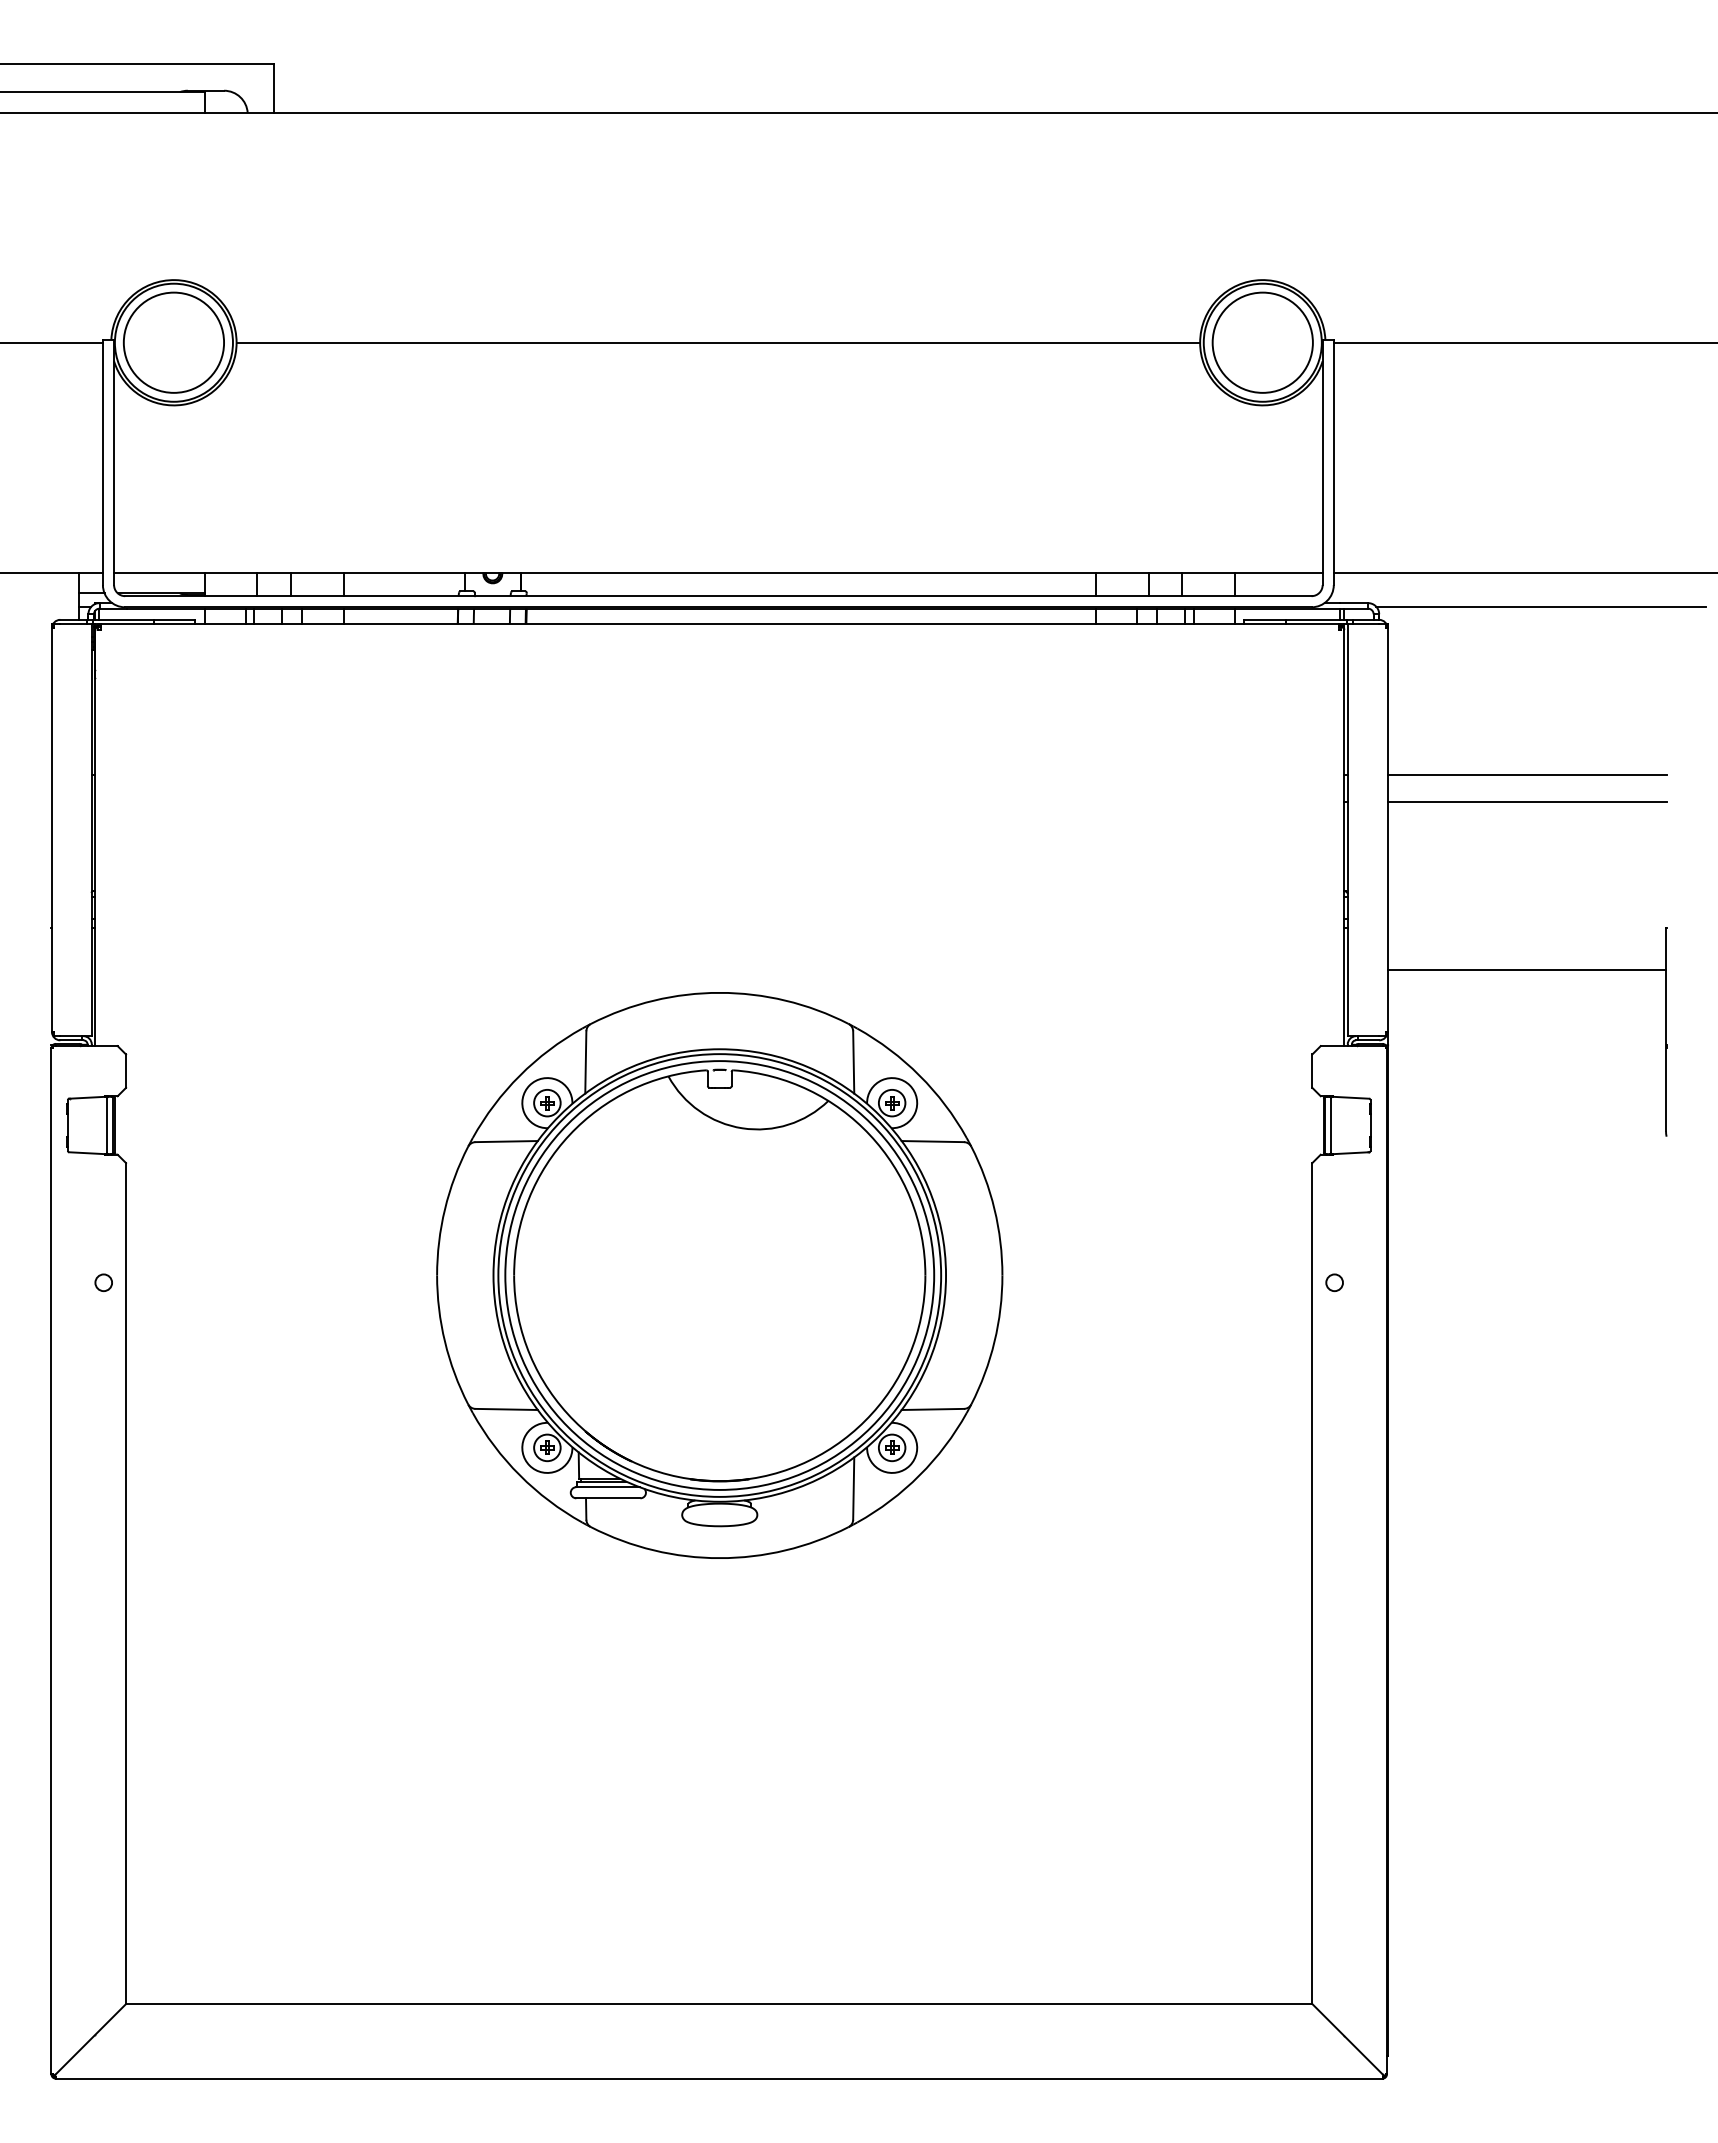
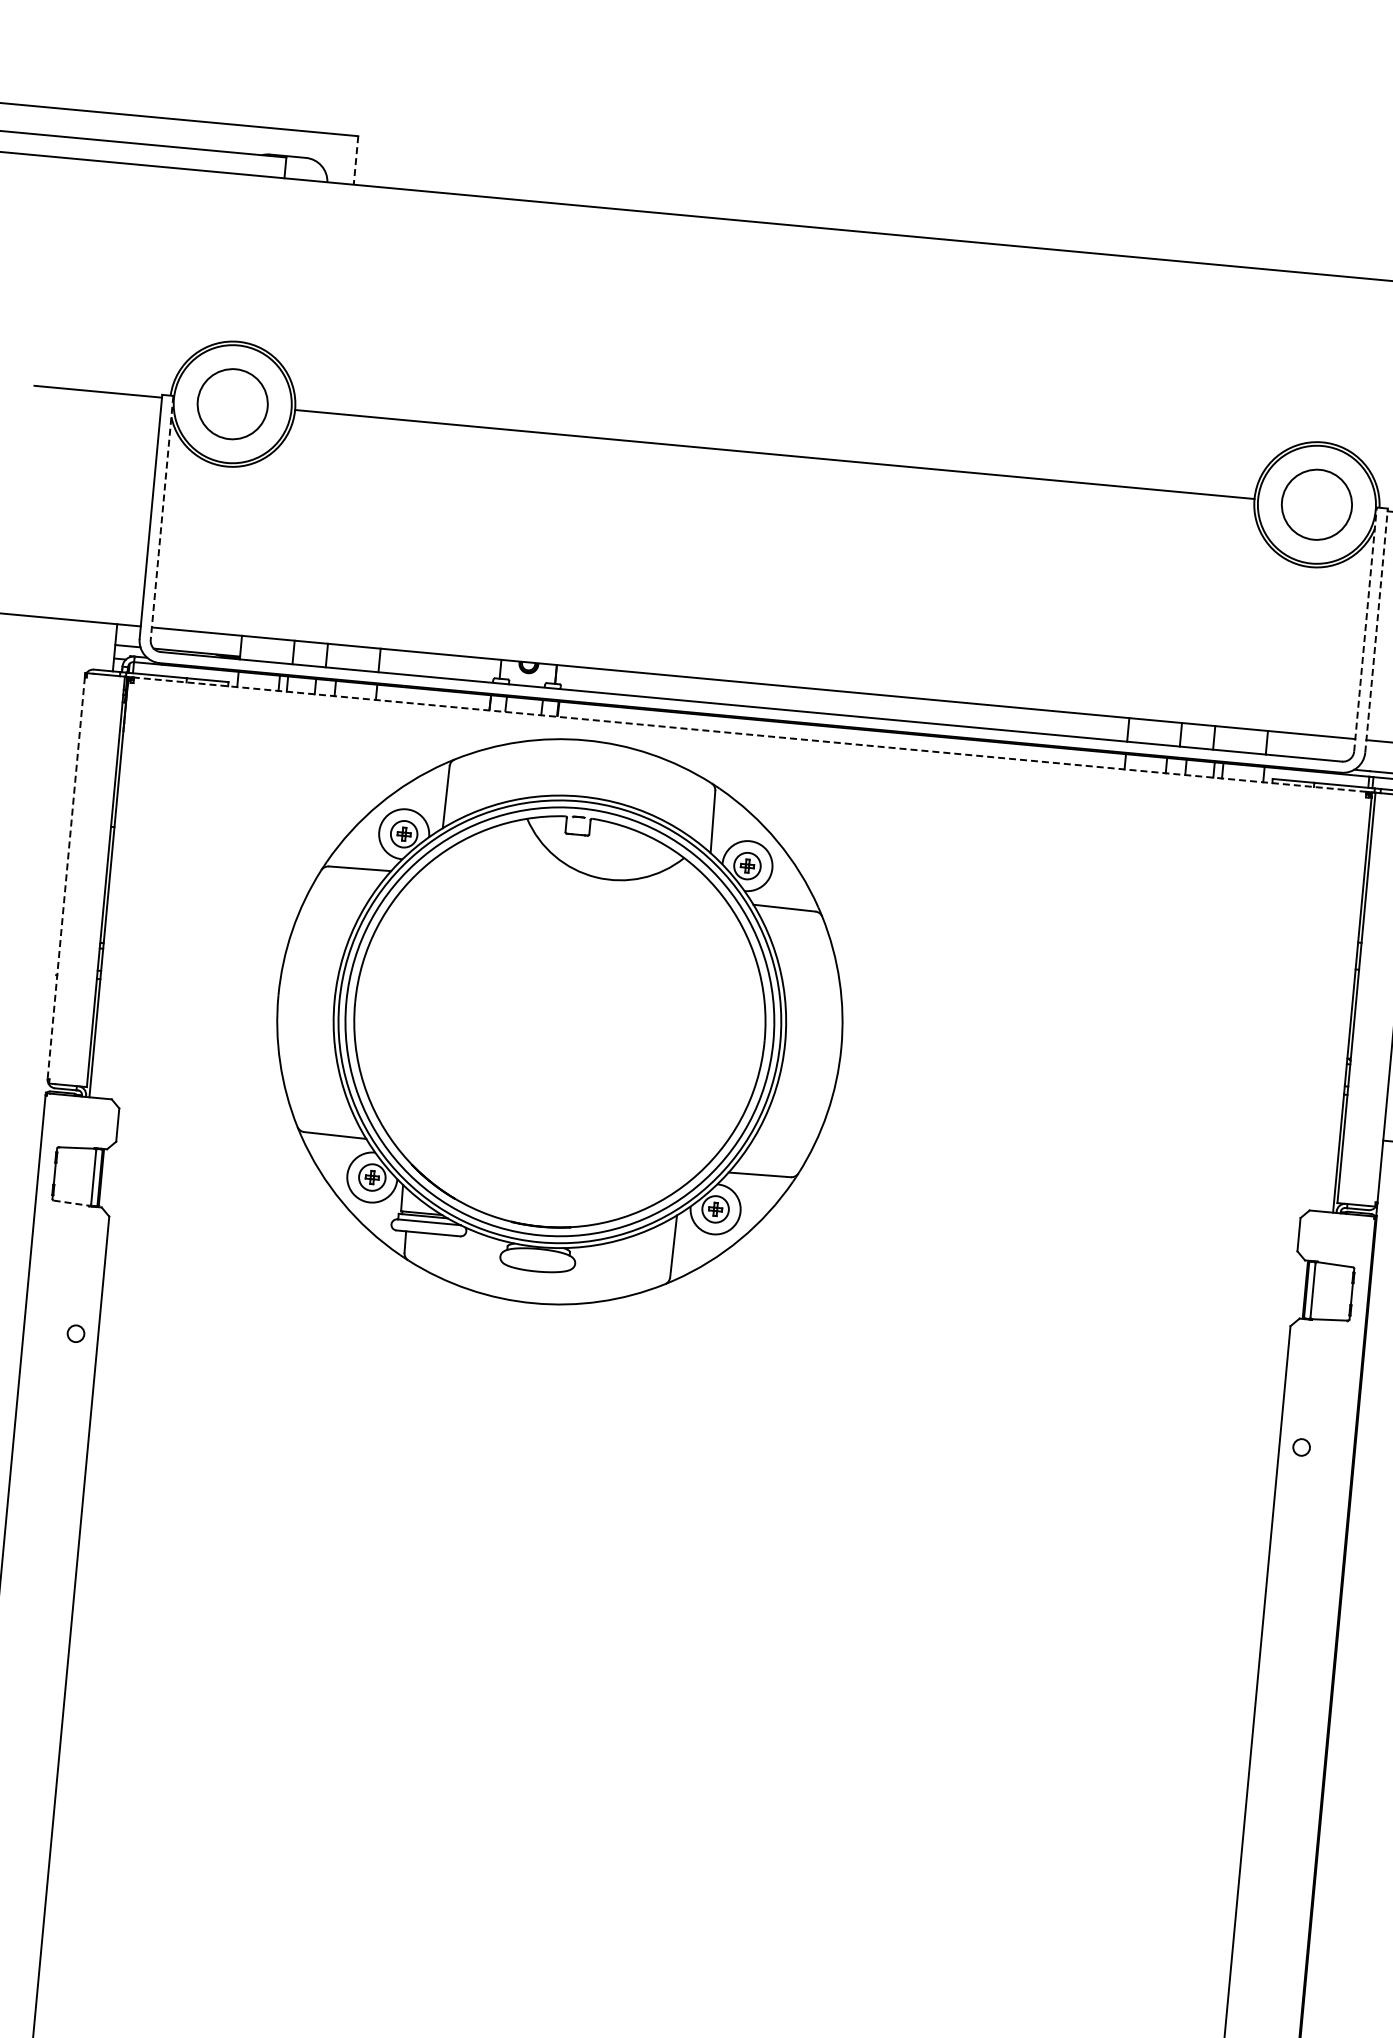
line: (274, 89) -> (356, 161), solid -> dashed
circle: (173, 342) -> (232, 403), size x0.7
circle: (1262, 342) -> (1316, 504), size x0.7
line: (114, 462) -> (162, 517), solid -> dashed
line: (1322, 462) -> (1365, 629), solid -> dashed
line: (1333, 462) -> (1376, 630), solid -> dashed
line: (719, 624) -> (749, 735), solid -> dashed
line: (51, 830) -> (65, 878), solid -> dashed
line: (88, 1153) -> (72, 1203), solid -> dashed
part: (719, 1275) -> (559, 1021), moved

